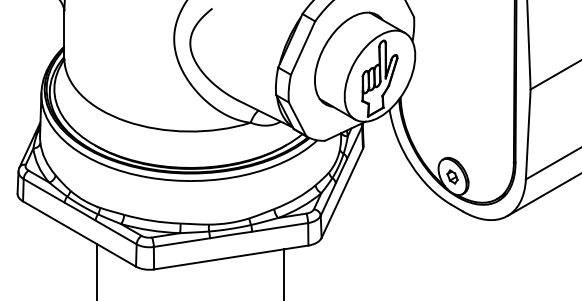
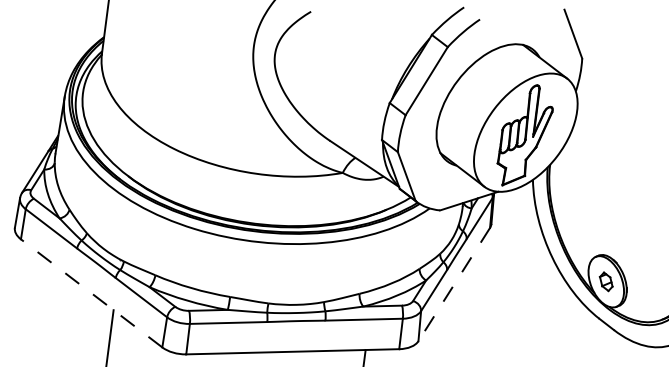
line: (342, 193) -> (454, 284), solid -> dashed
line: (79, 233) -> (91, 292), solid -> dashed

